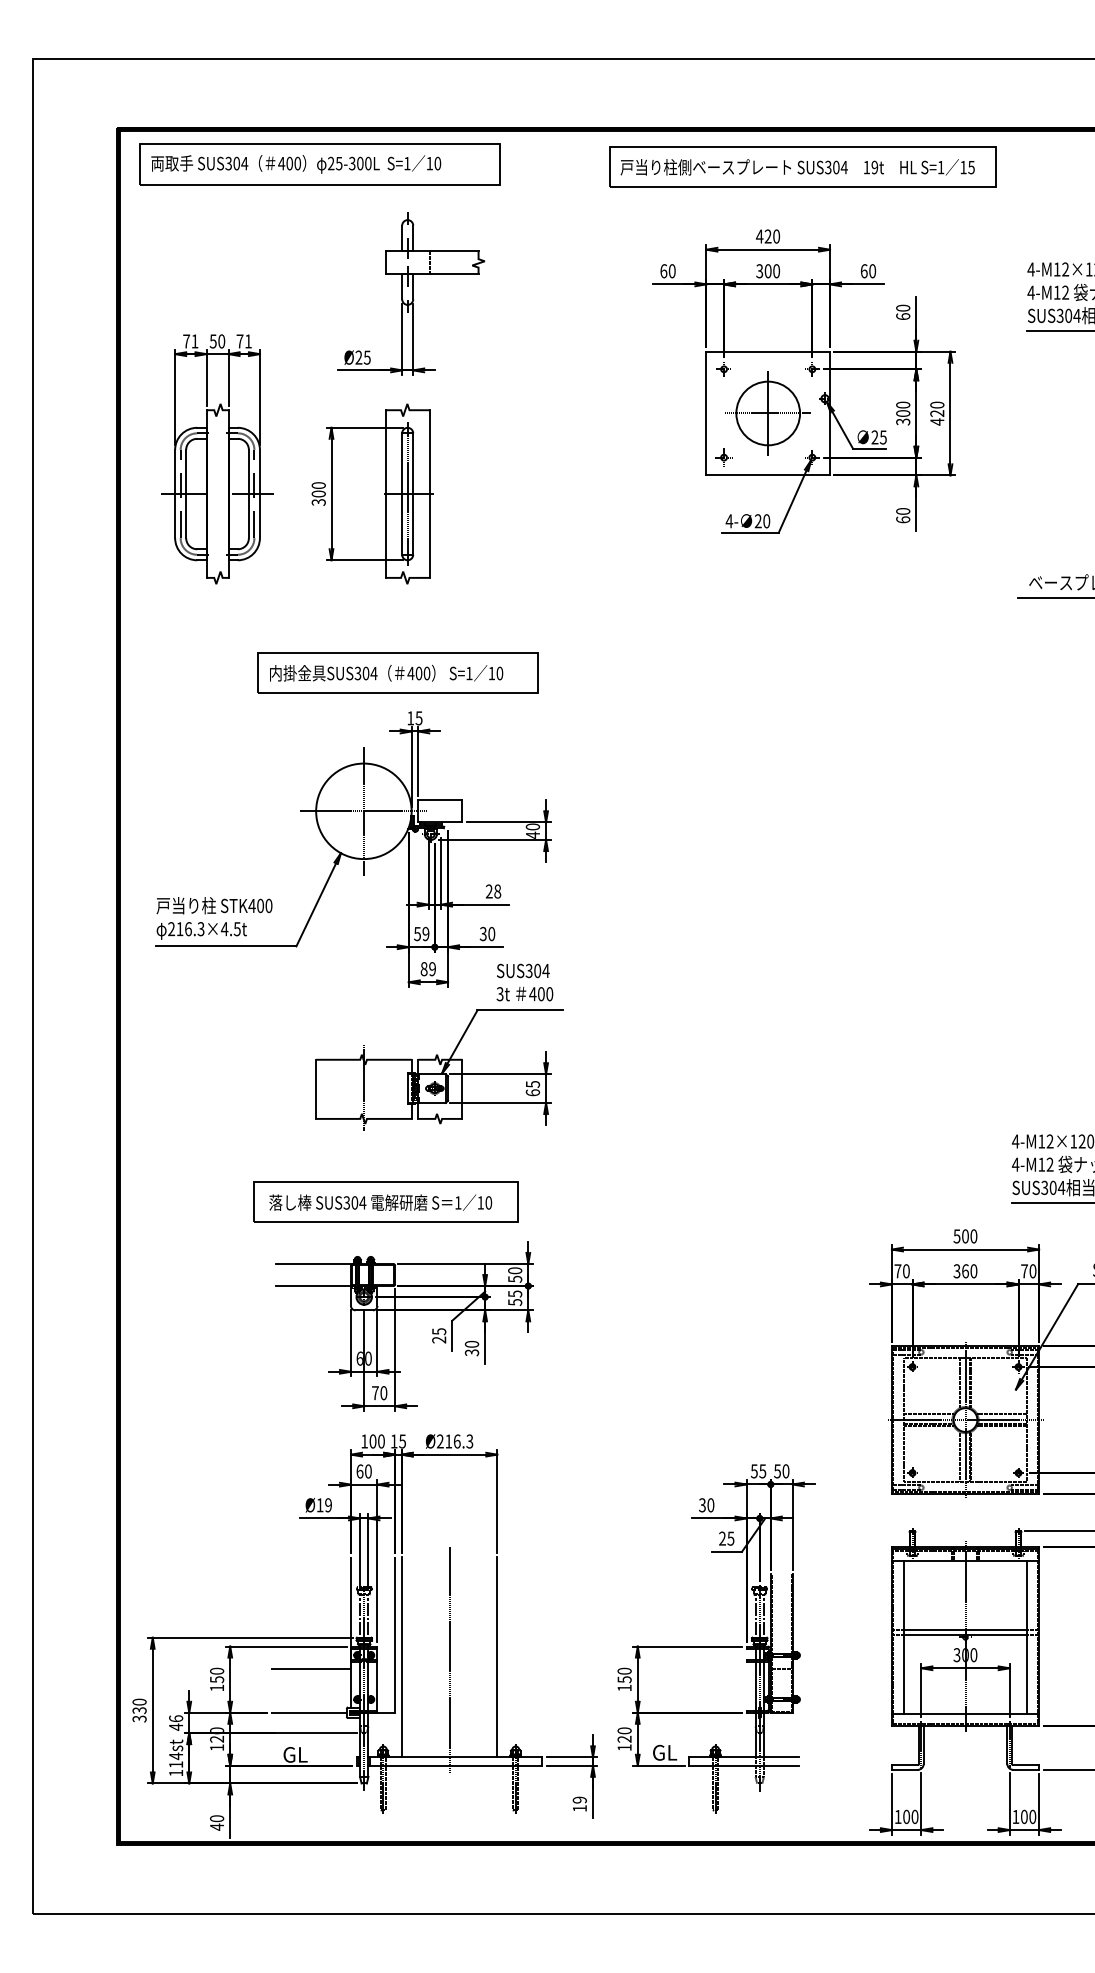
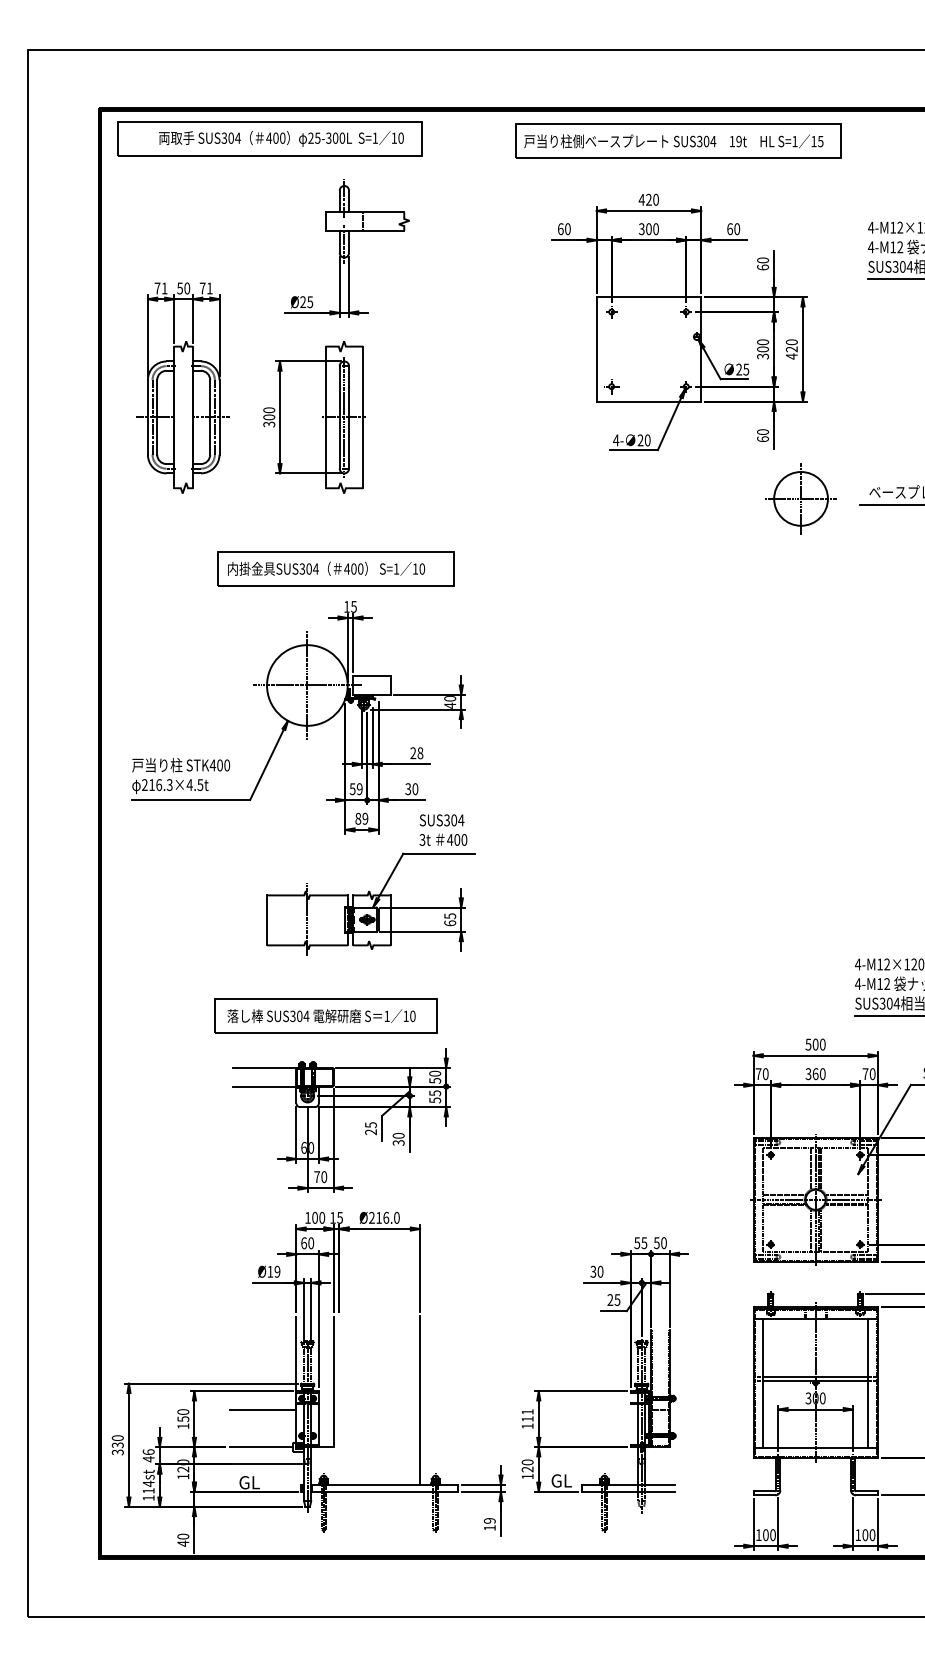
text: (296, 164) -> (281, 138), moved
part: (767, 413) -> (800, 498), moved
text: (469, 1441) -> (396, 1217), Ø216.3 -> Ø216.0
line: (401, 1657) -> (339, 1400), removed
line: (449, 1660) -> (379, 1402), removed
text: (624, 1675) -> (527, 1415), 150 -> 111

